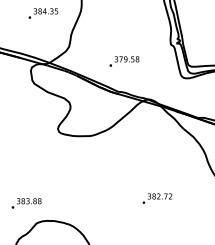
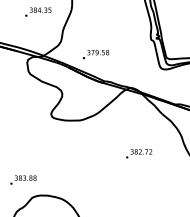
text: (125, 61) -> (96, 54), moved
text: (157, 198) -> (139, 153), moved

